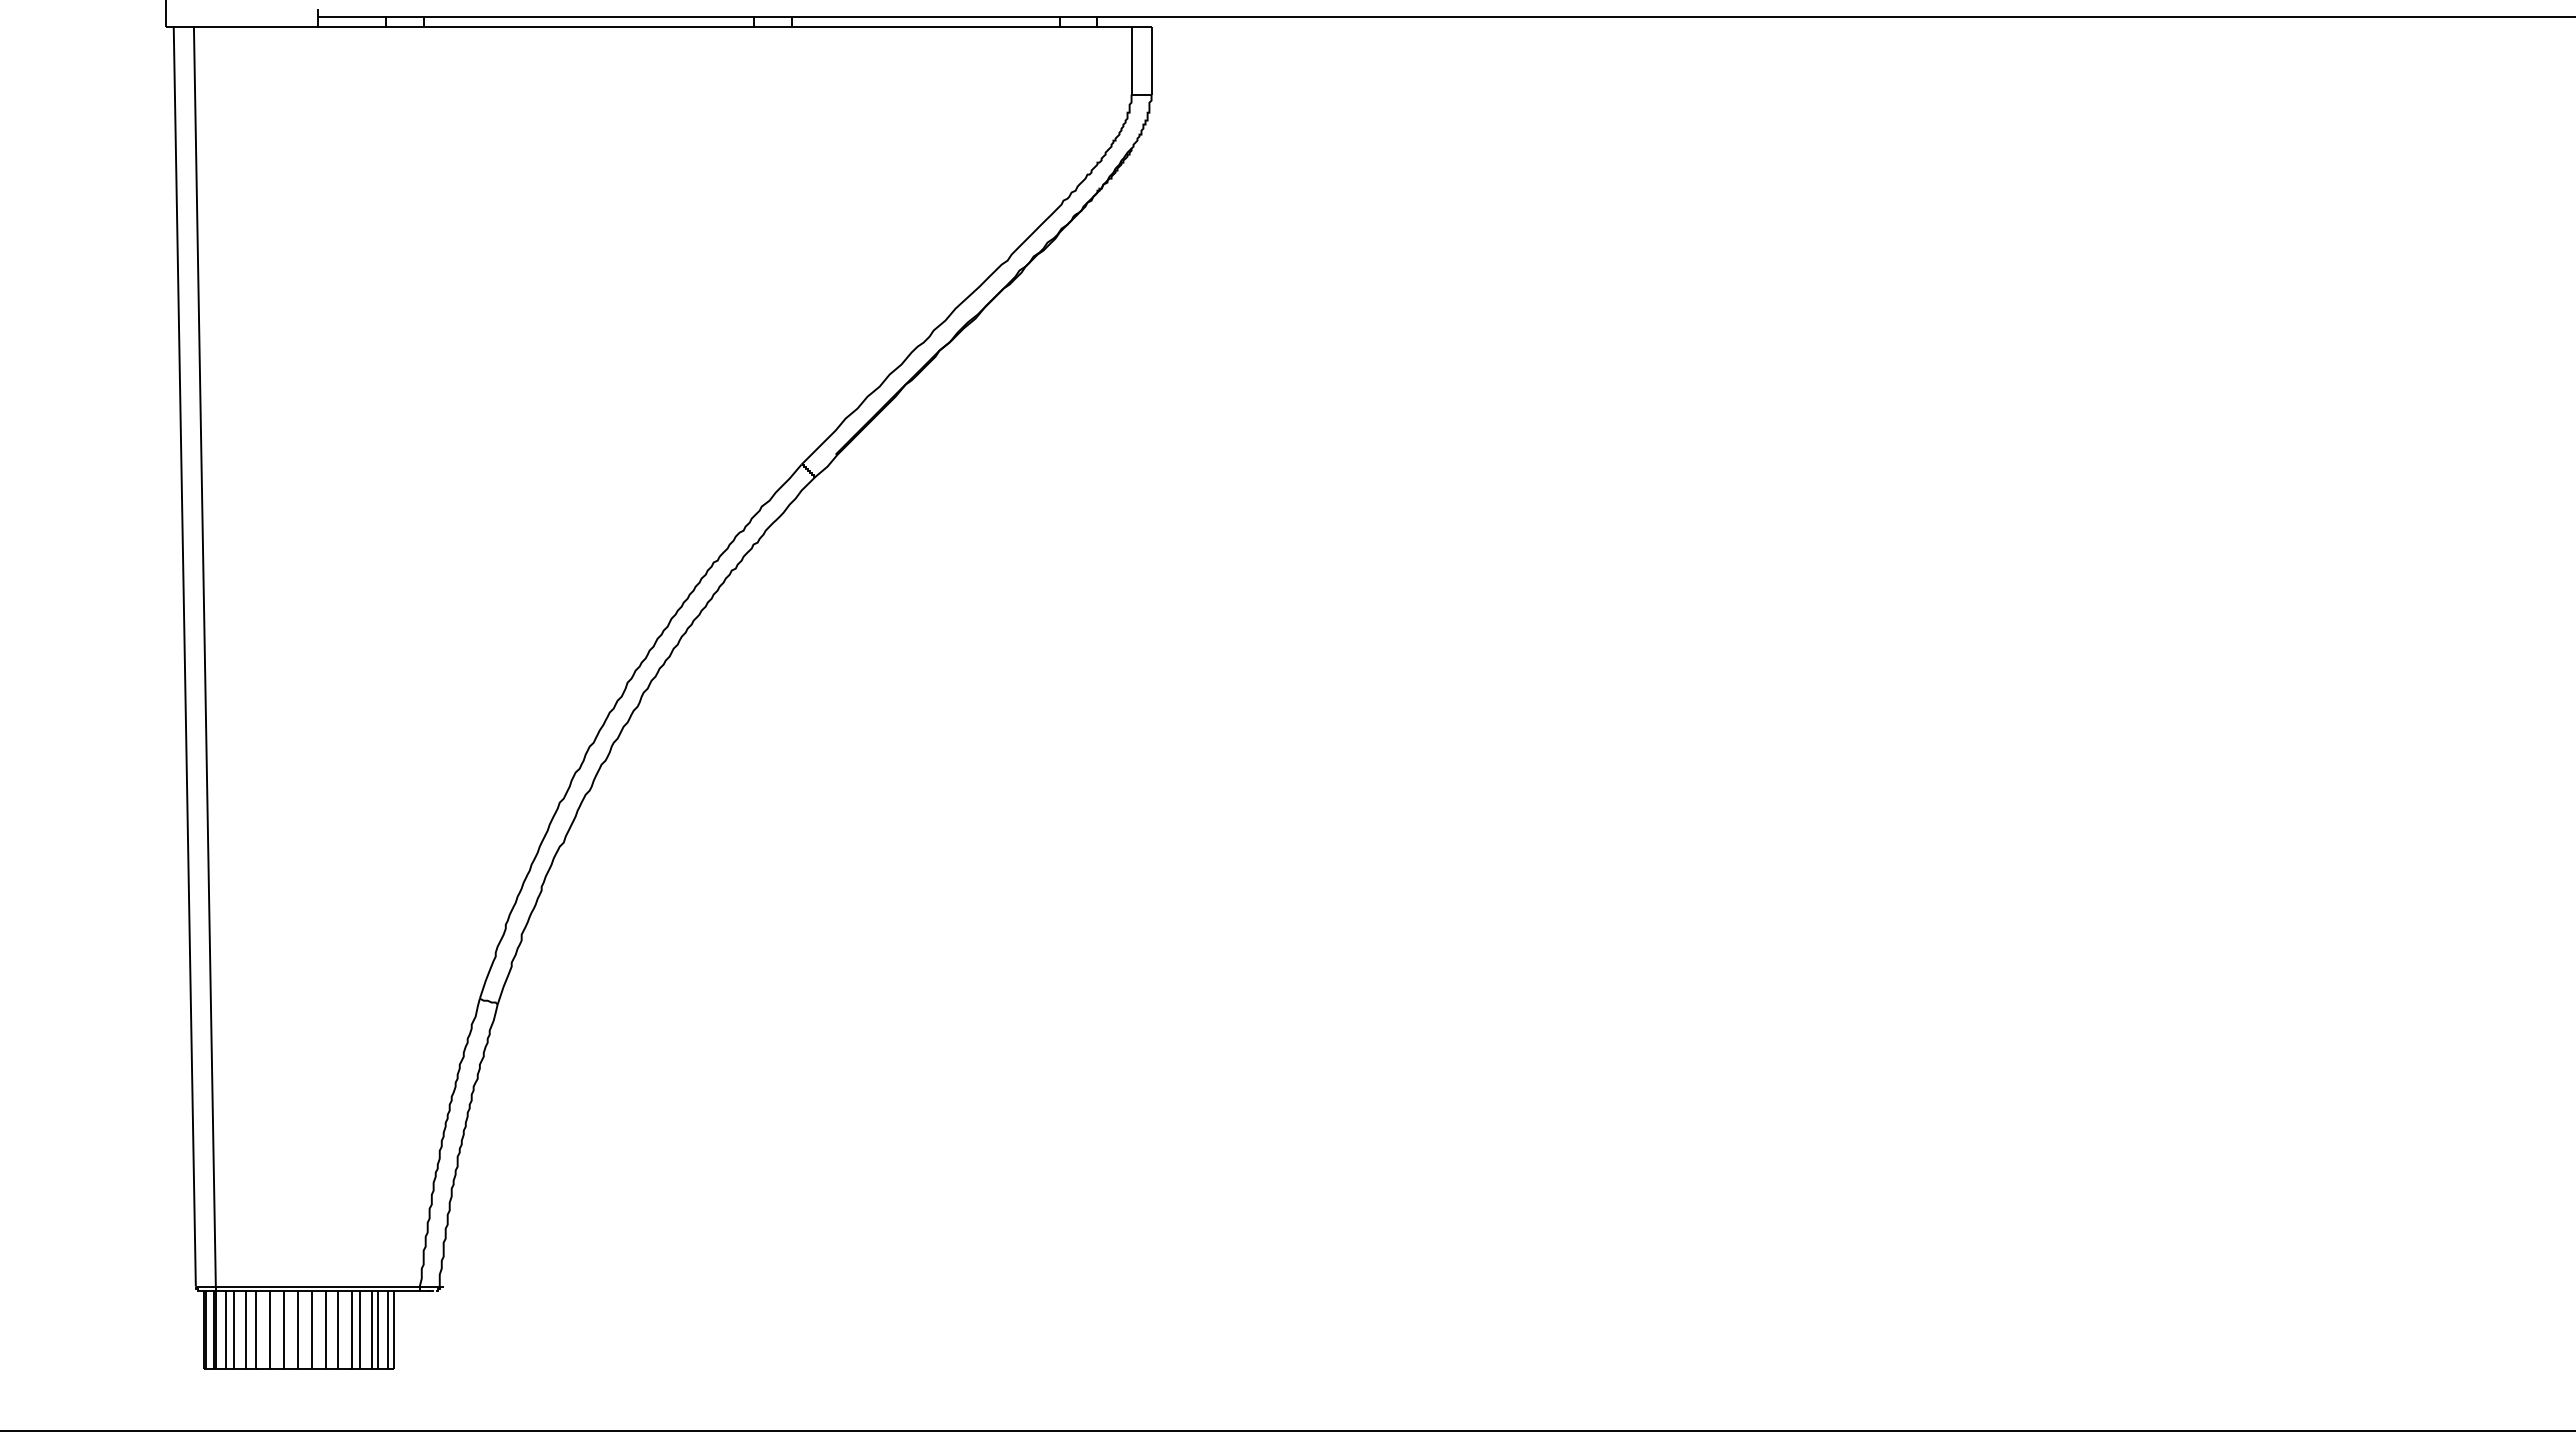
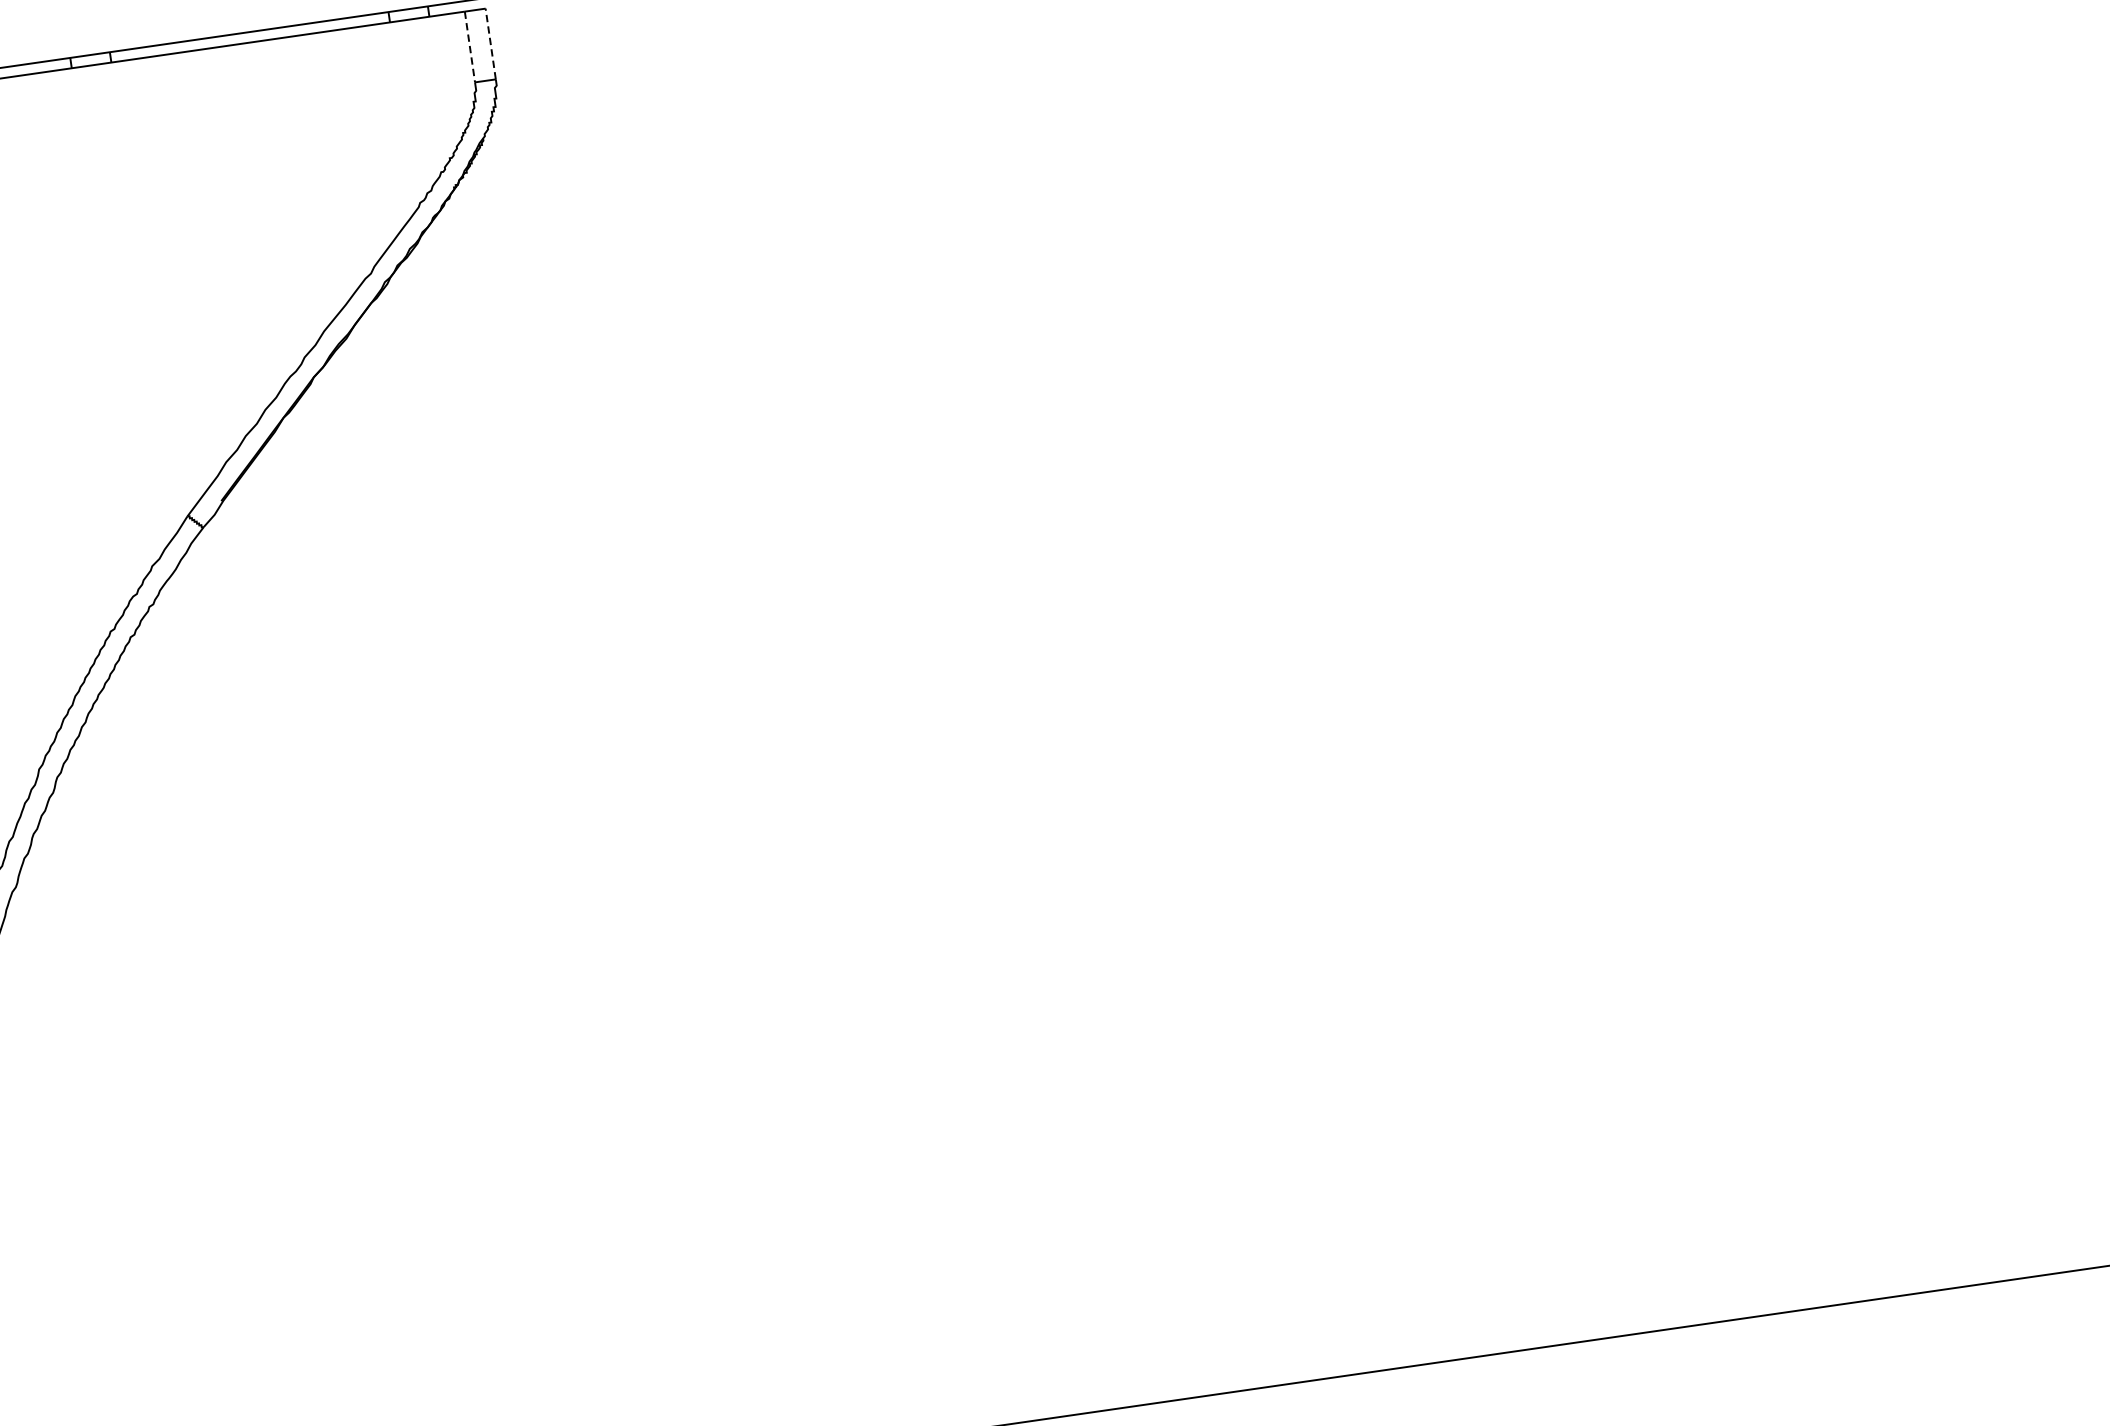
line: (1151, 60) -> (490, 43), solid -> dashed
line: (1131, 61) -> (470, 47), solid -> dashed

